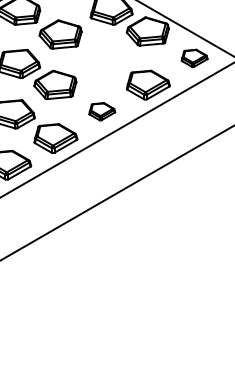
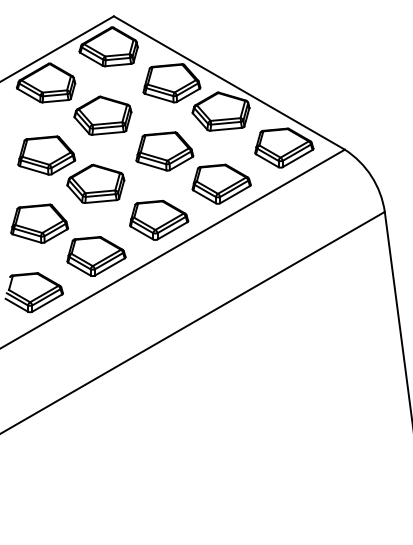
part: (194, 58) -> (284, 147), size x1.67
part: (106, 61) -> (164, 151), added
part: (102, 111) -> (159, 219), size x1.67

